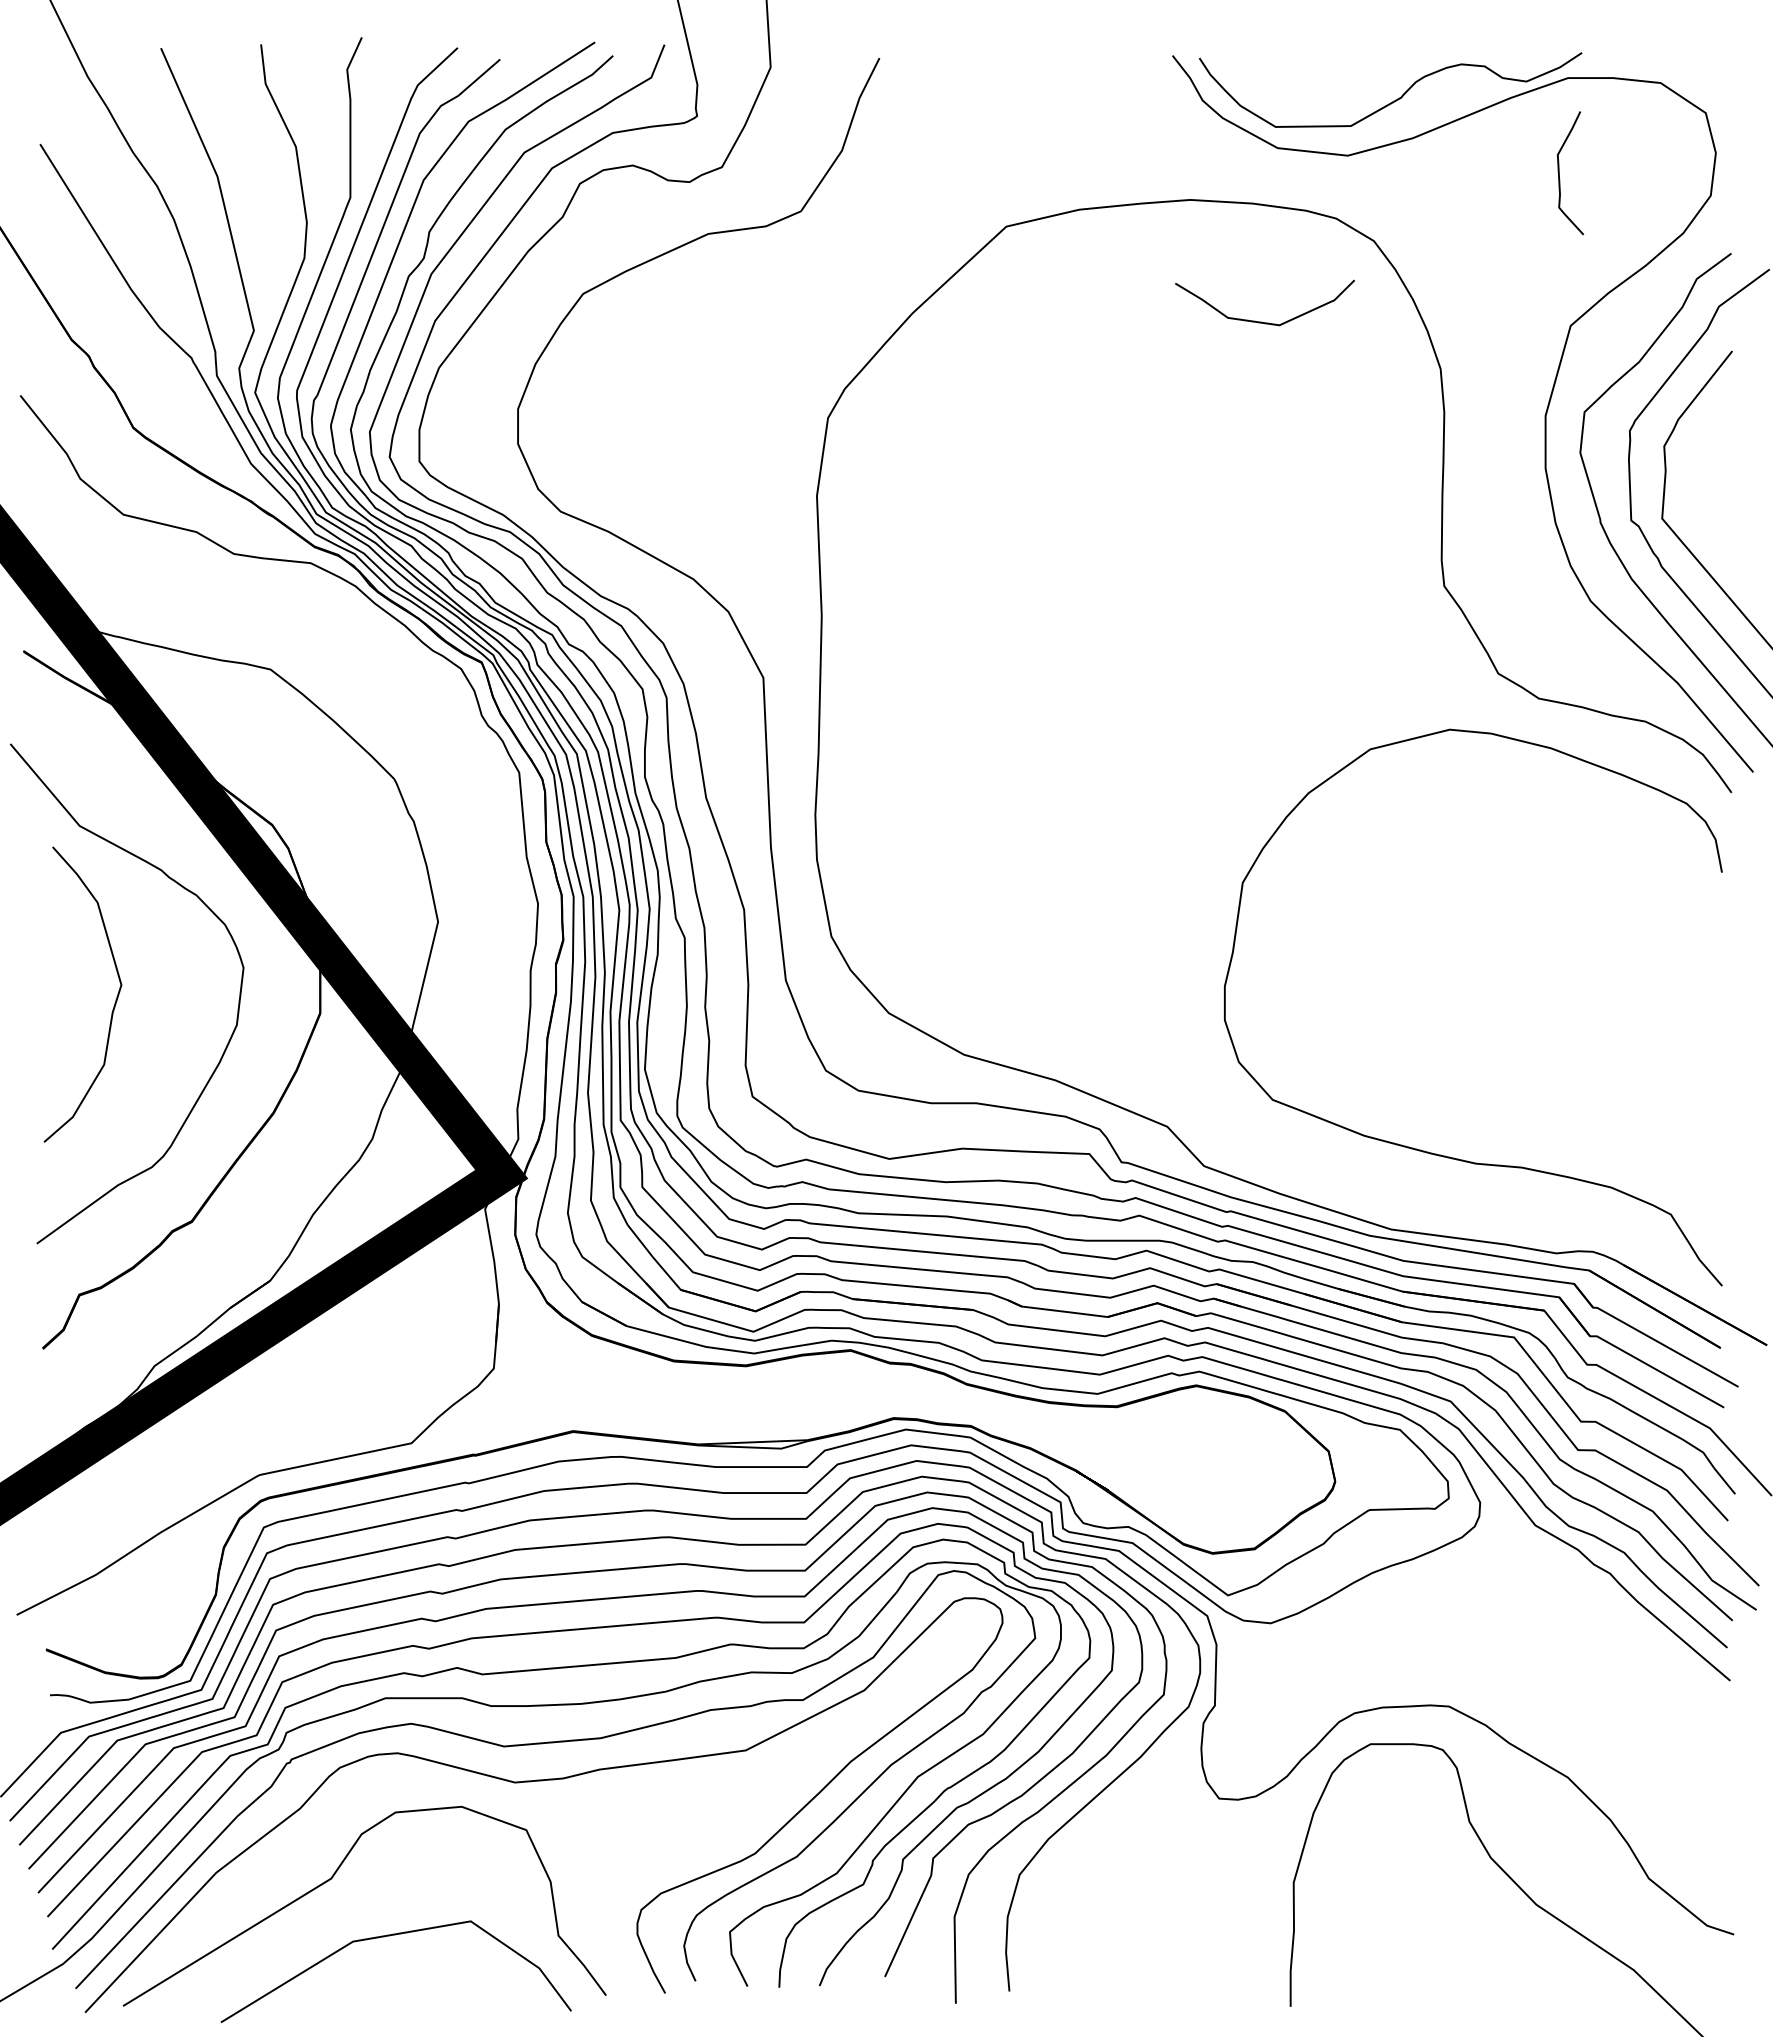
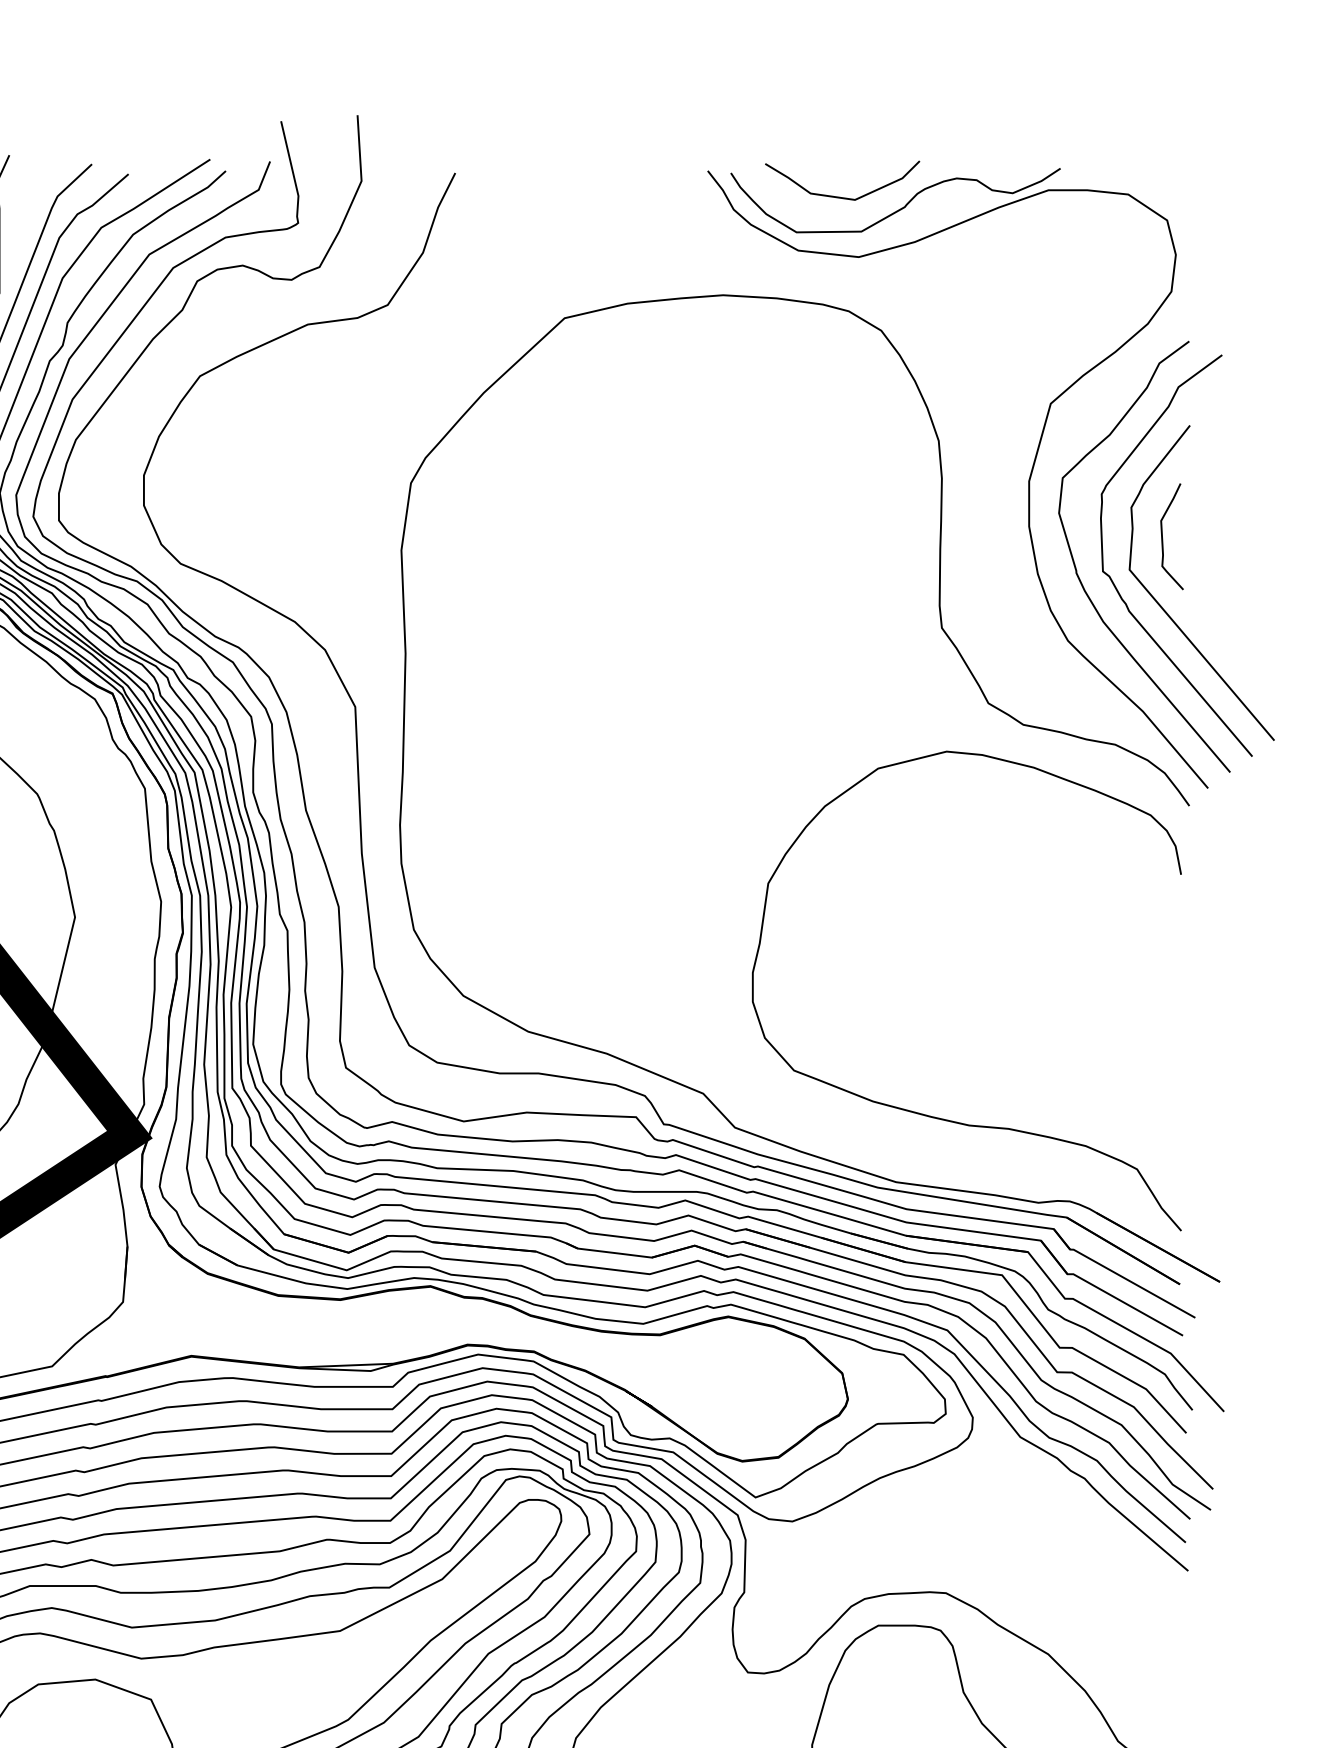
curve: (1559, 173) -> (1162, 536), moved
curve: (1261, 321) -> (839, 196), moved

